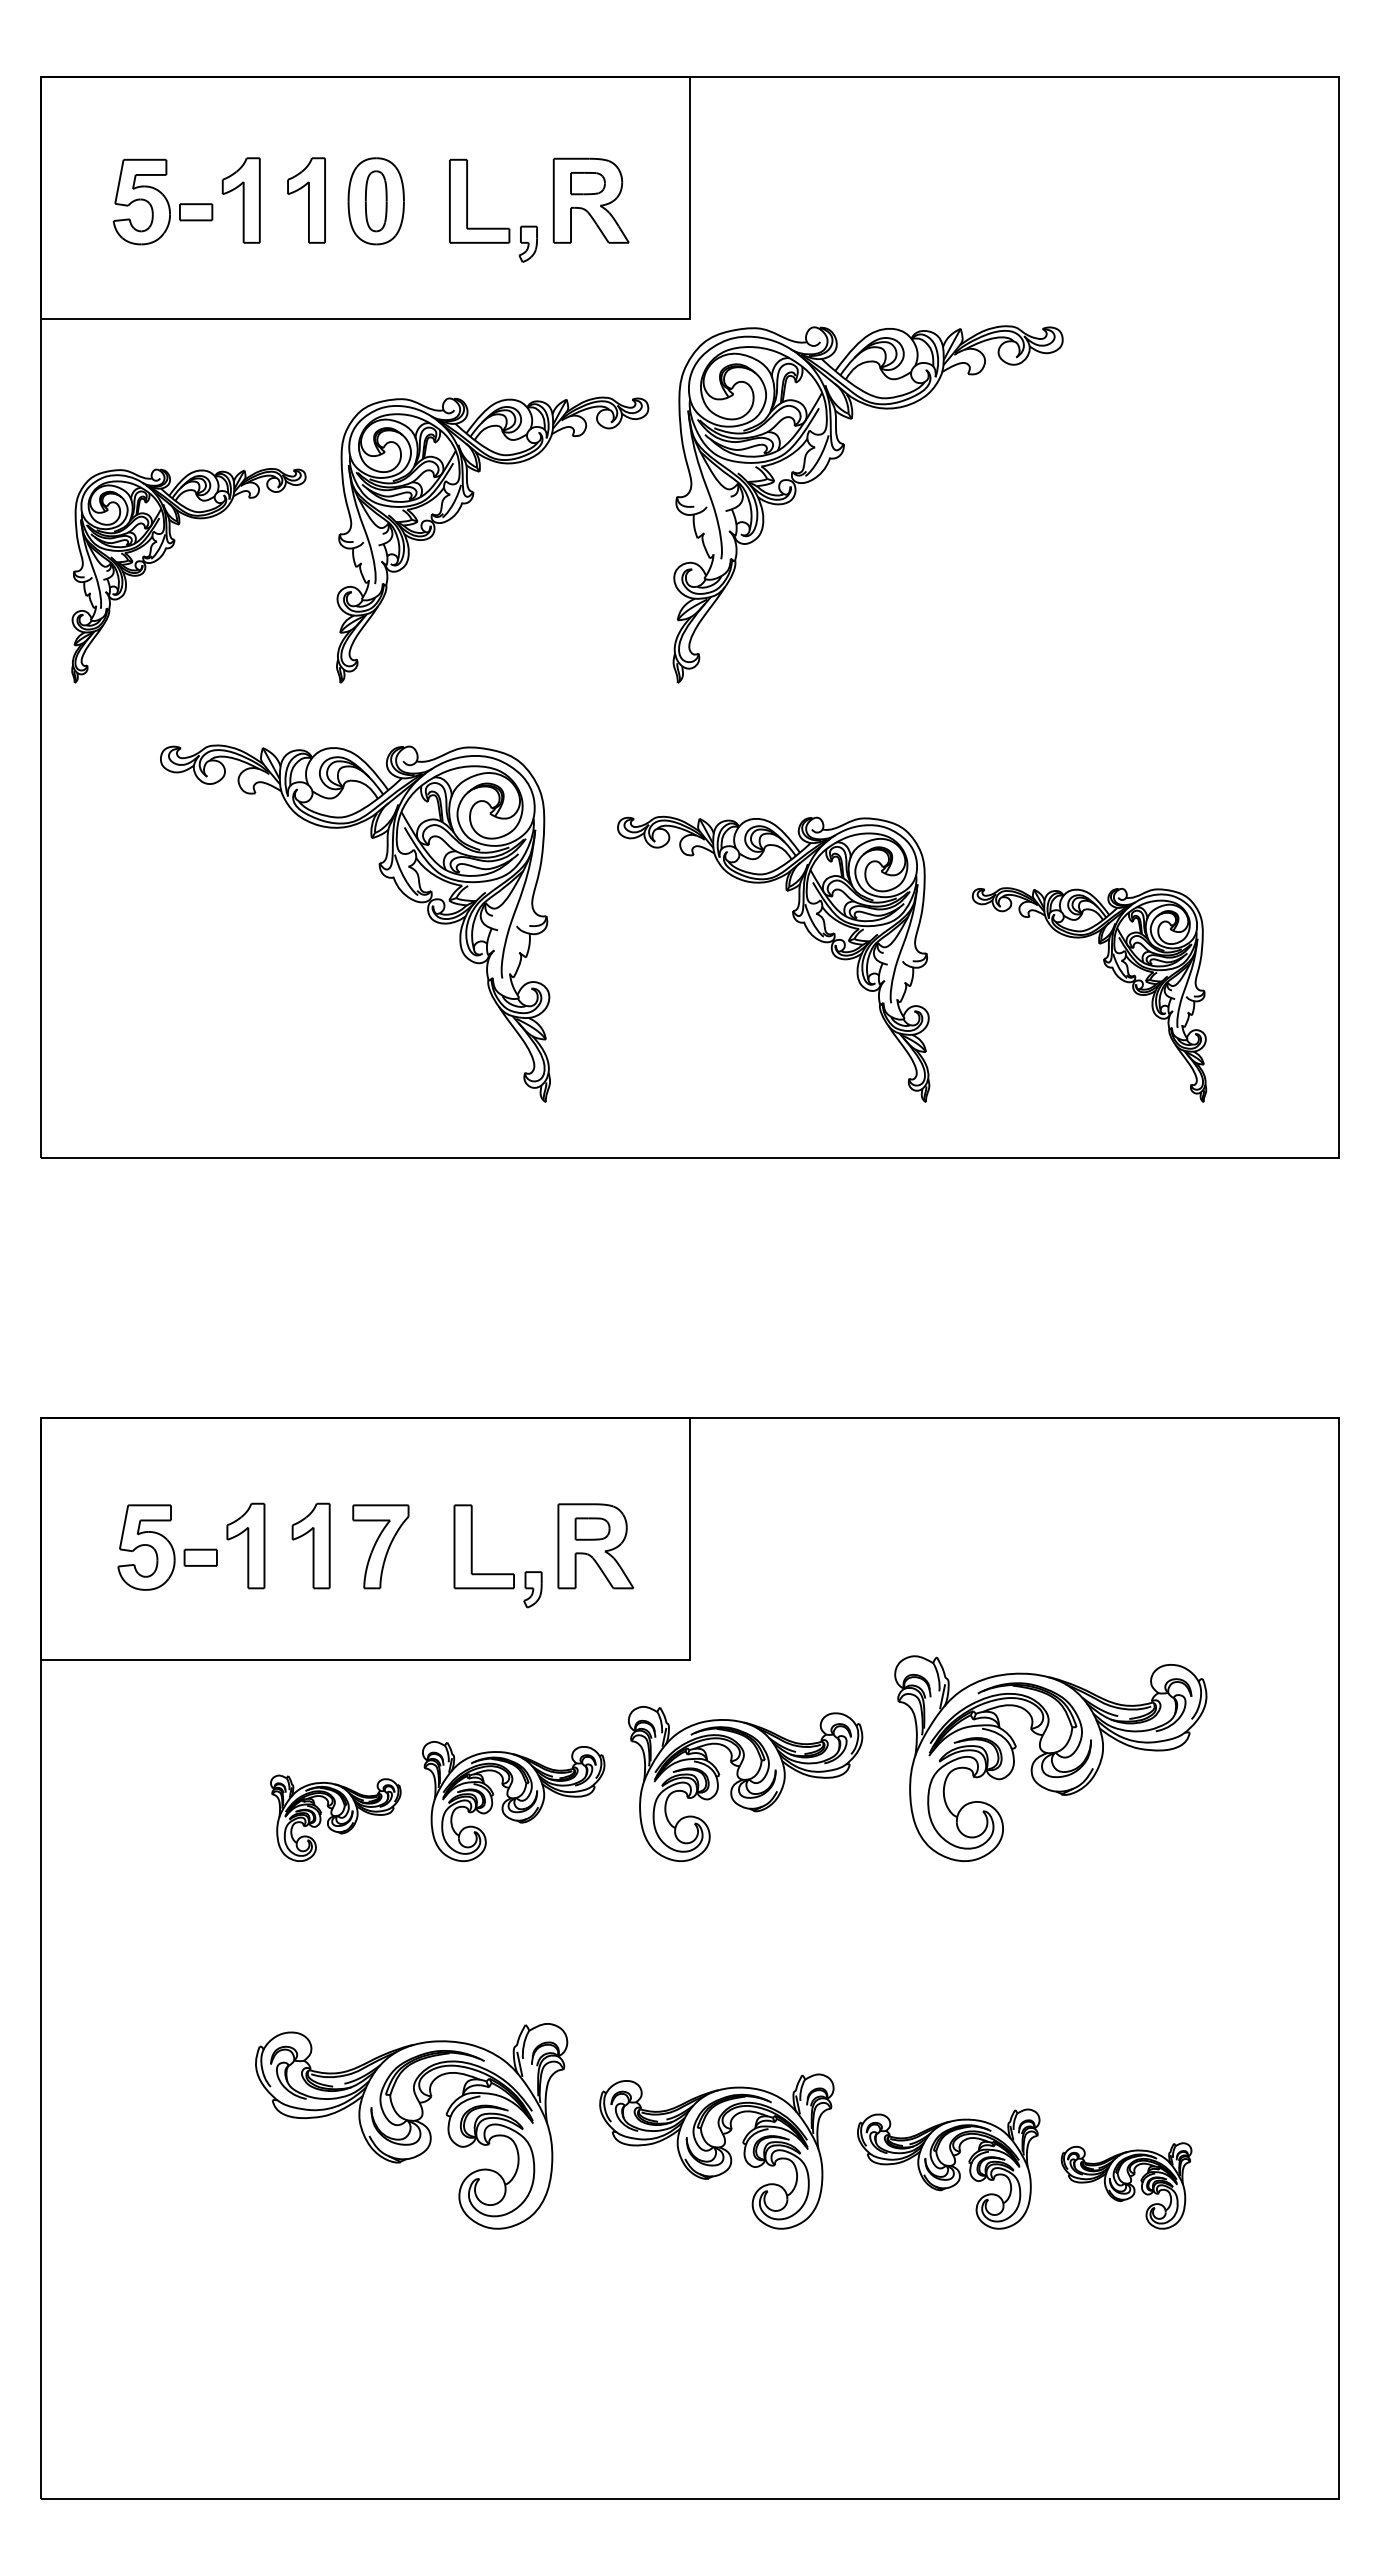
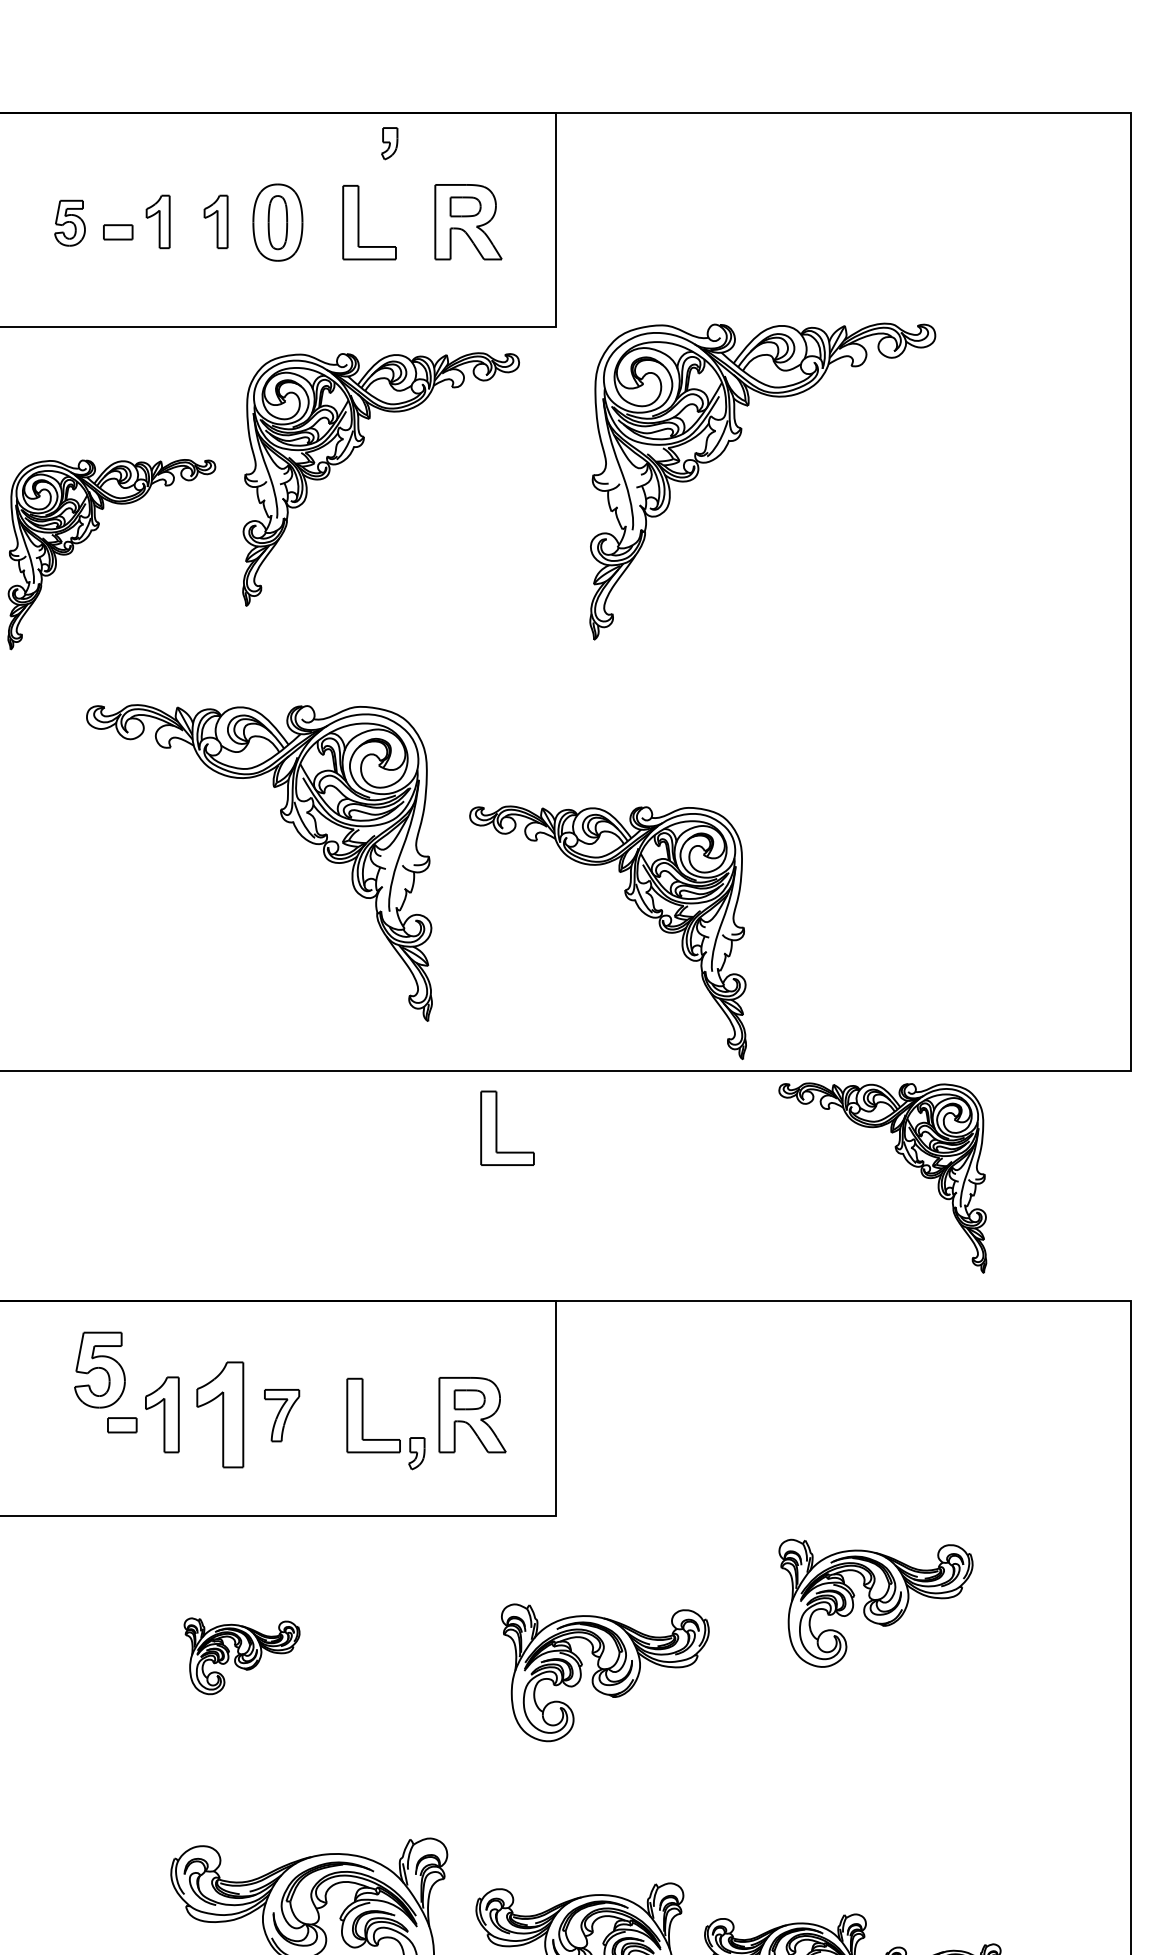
part: (240, 200) -> (157, 221), size x0.7
part: (306, 200) -> (216, 221), size x0.7
part: (141, 201) -> (69, 222), size x0.6
part: (527, 243) -> (388, 143), moved
part: (825, 469) -> (724, 450), moved
part: (468, 503) -> (359, 447), moved
part: (797, 922) -> (629, 900), moved
part: (1115, 975) -> (905, 1160), moved
part: (623, 1222) -> (497, 1128), added
part: (310, 1545) -> (219, 1414), size x1.4
part: (380, 1546) -> (281, 1415), size x0.7
part: (146, 1547) -> (99, 1370), moved
part: (1050, 1758) -> (875, 1603), size x0.7
part: (745, 1783) -> (605, 1672), moved
part: (513, 1801) -> (399, 1641), removed

